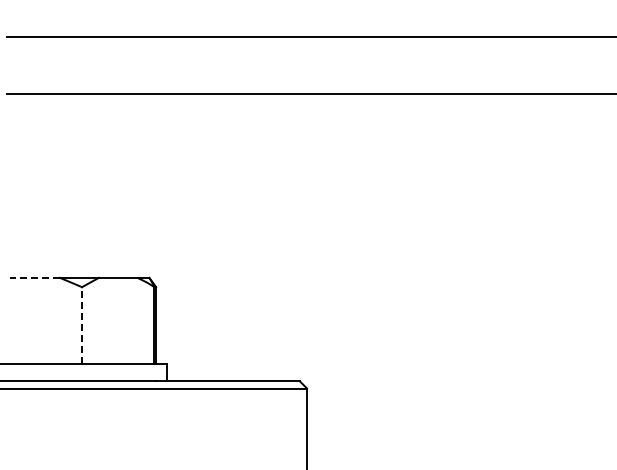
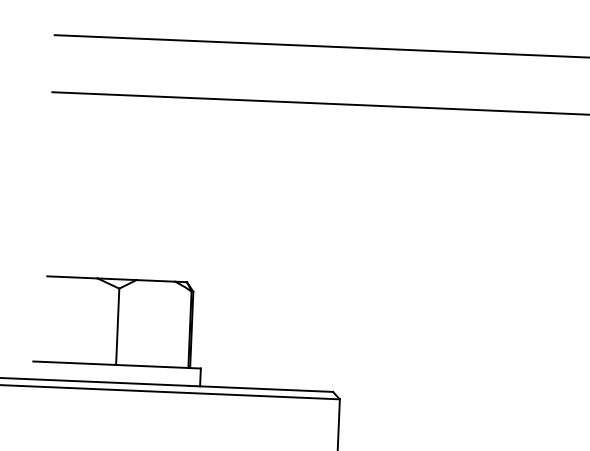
line: (34, 277) -> (72, 277), dashed -> solid
line: (82, 324) -> (118, 325), dashed -> solid

